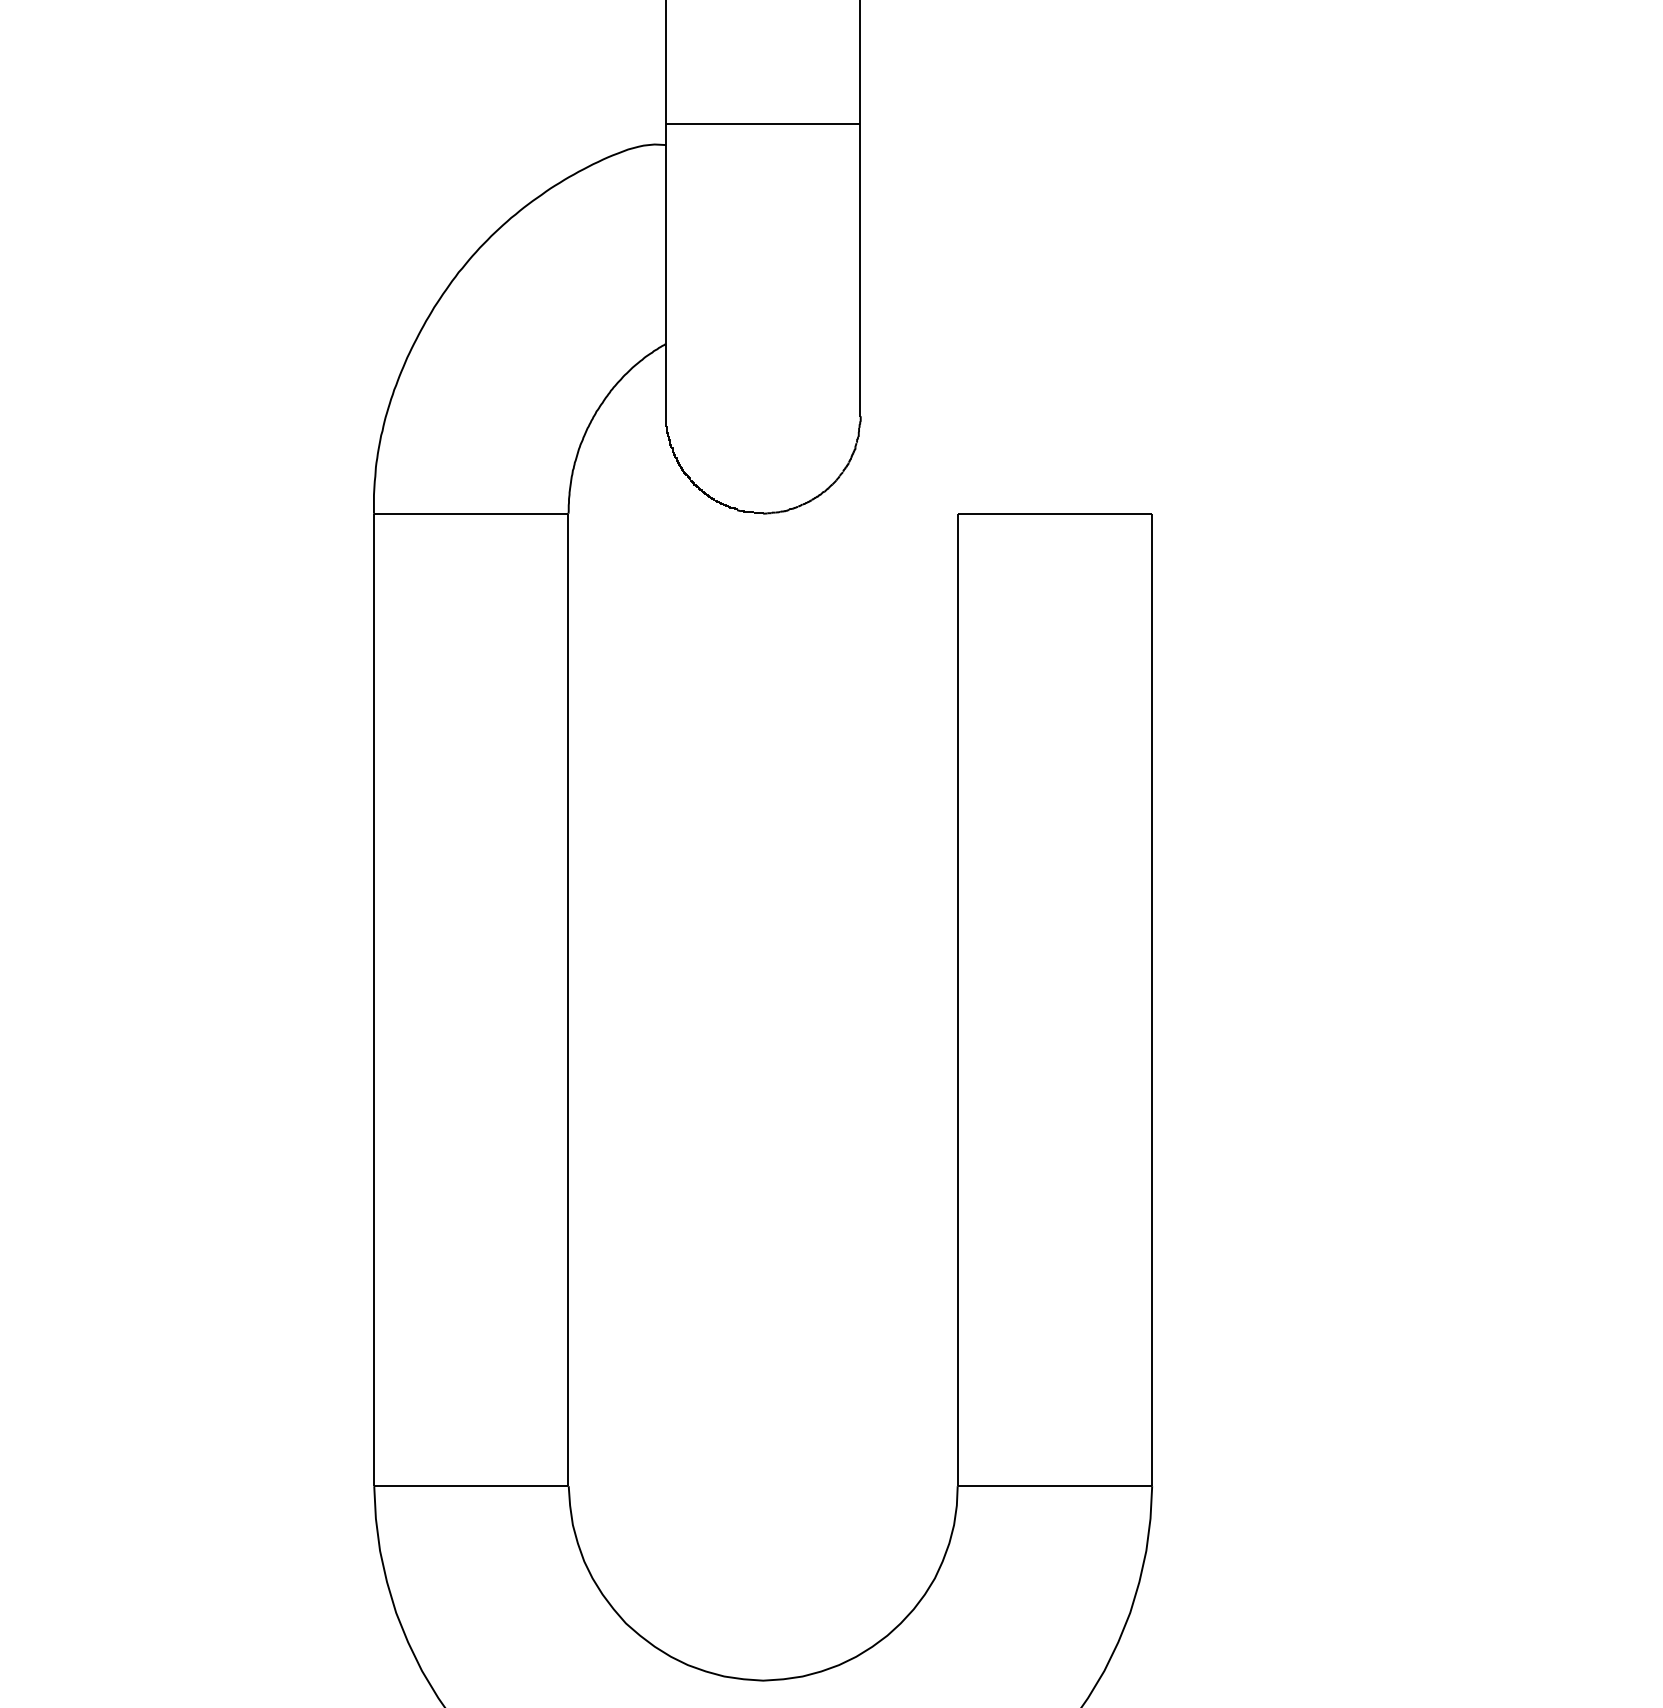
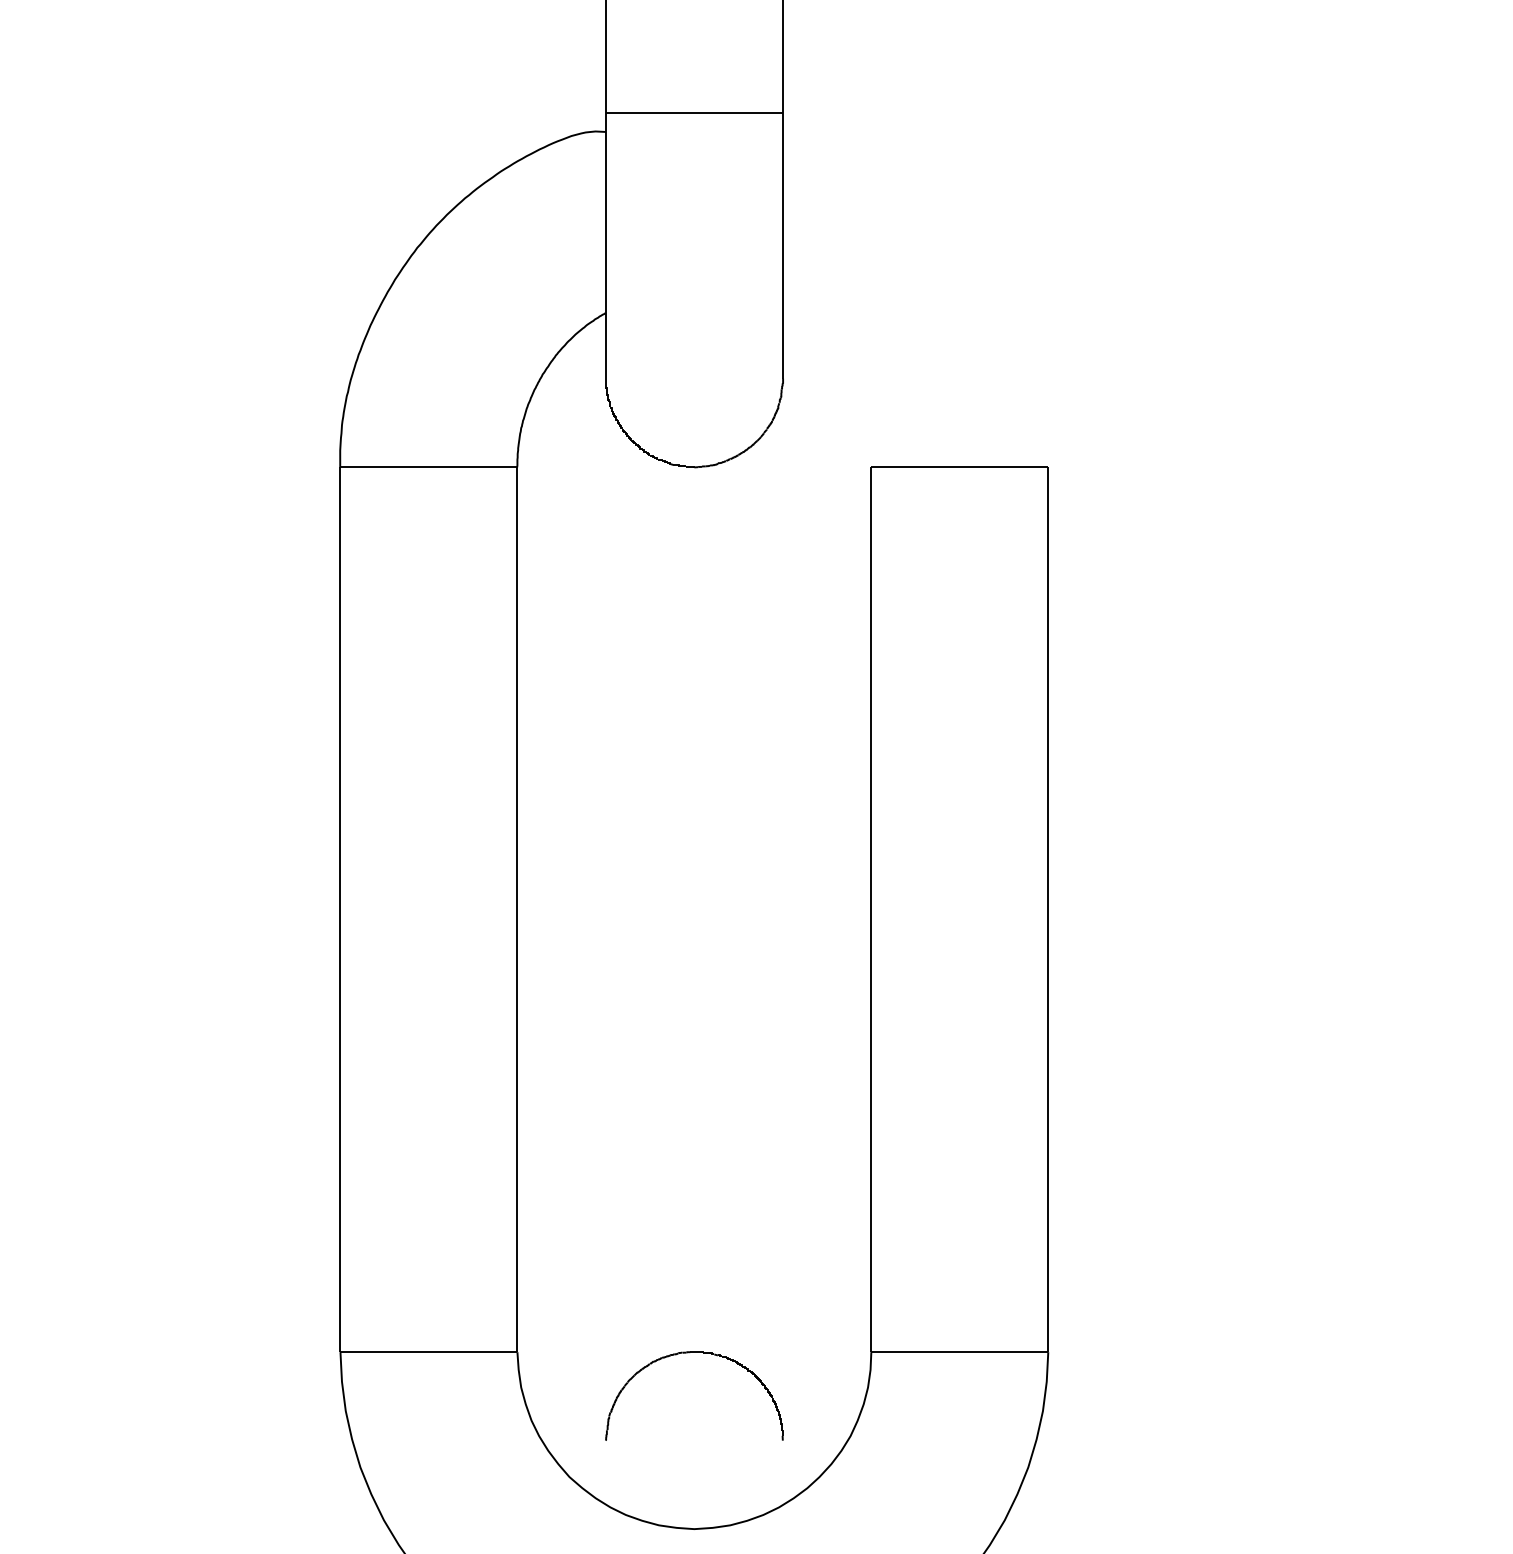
part: (757, 1487) -> (689, 1353), added

